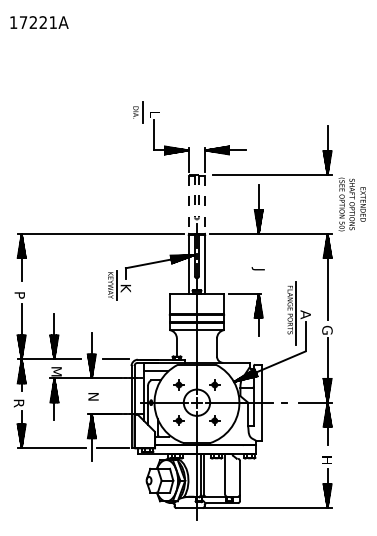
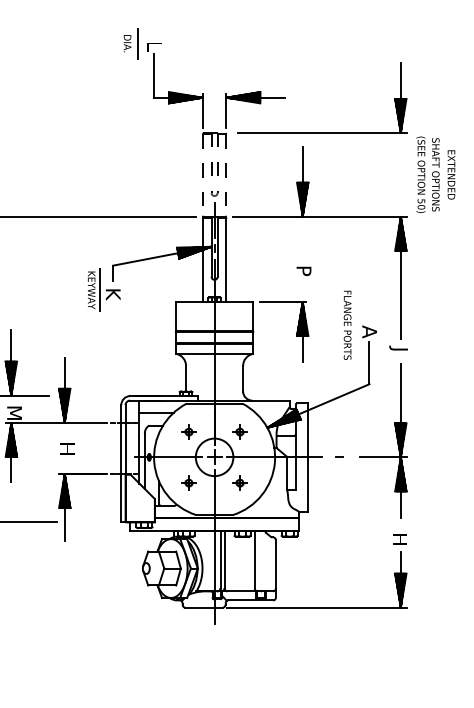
text: (257, 271) -> (300, 270), J -> P
line: (296, 313) -> (356, 330), removed
text: (325, 329) -> (397, 352), G -> J
line: (115, 359) -> (98, 395), removed
text: (93, 396) -> (67, 448), N -> H
line: (112, 448) -> (94, 522), removed

